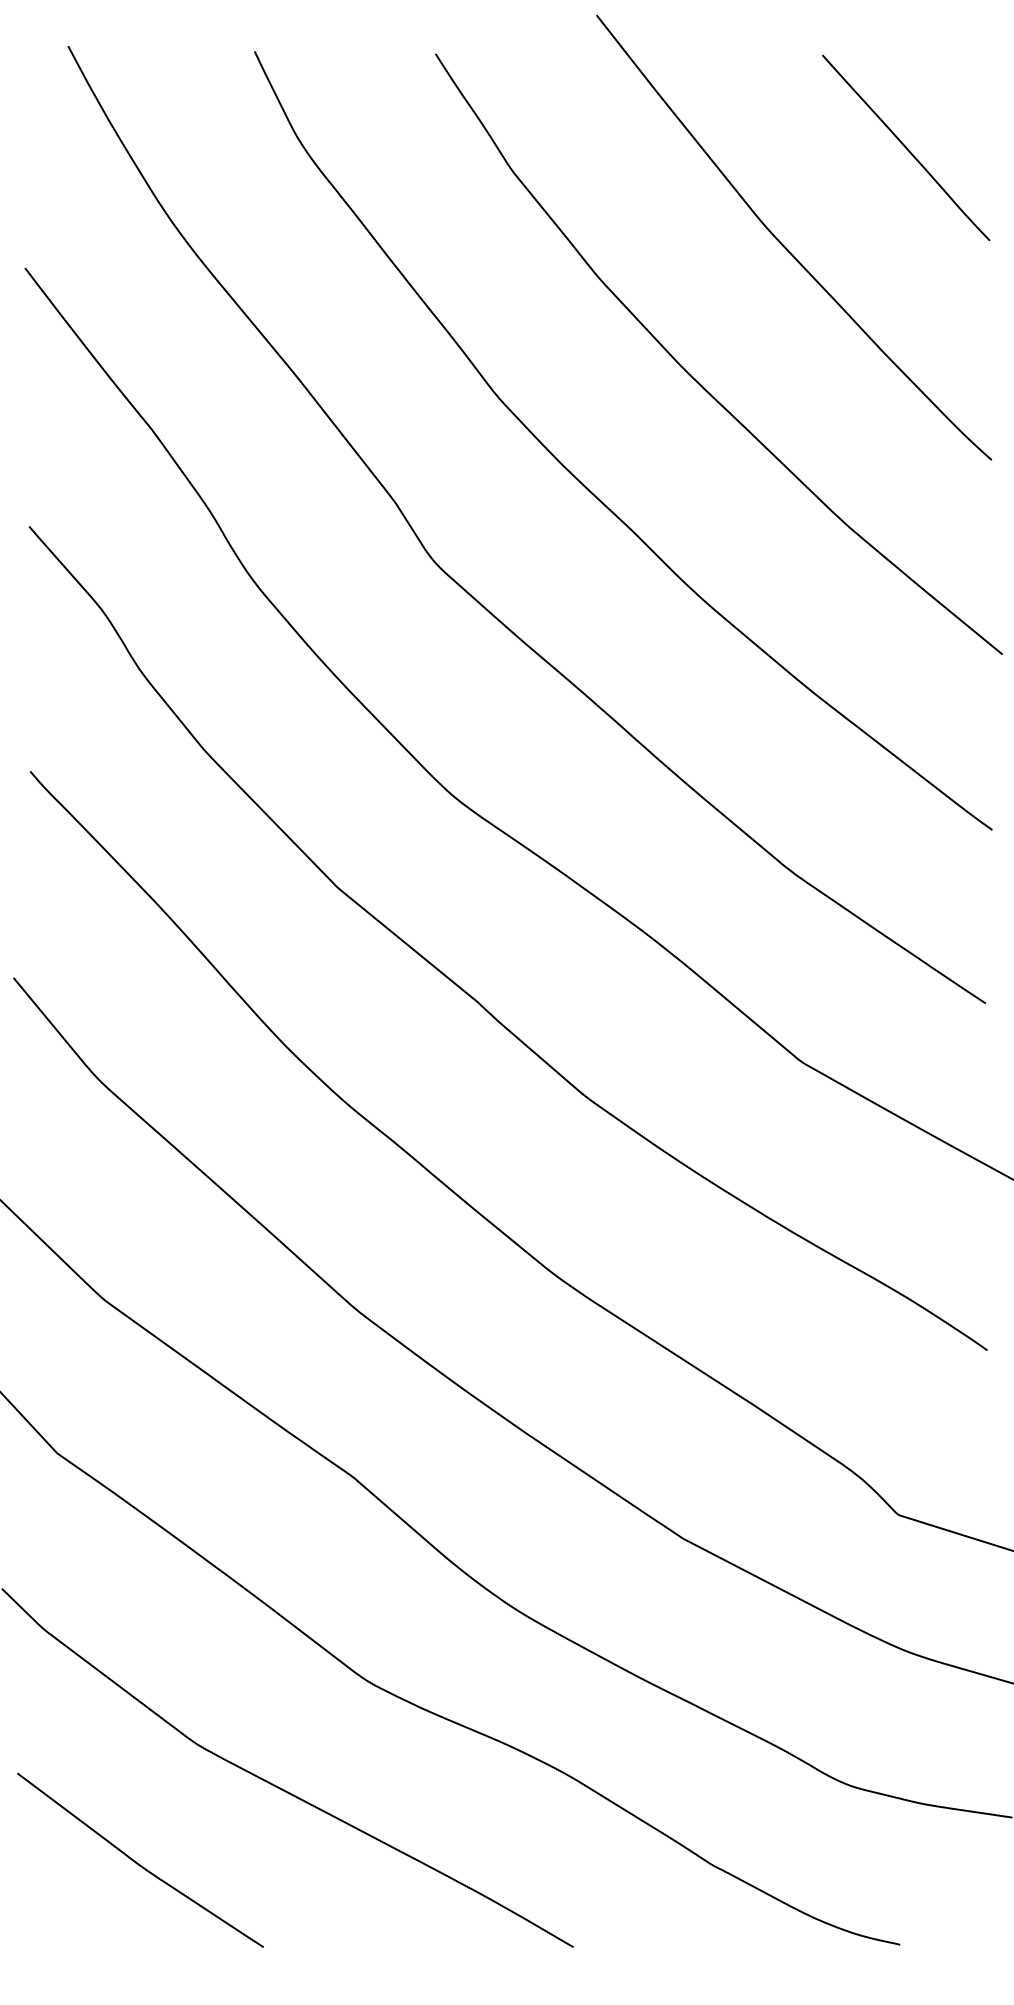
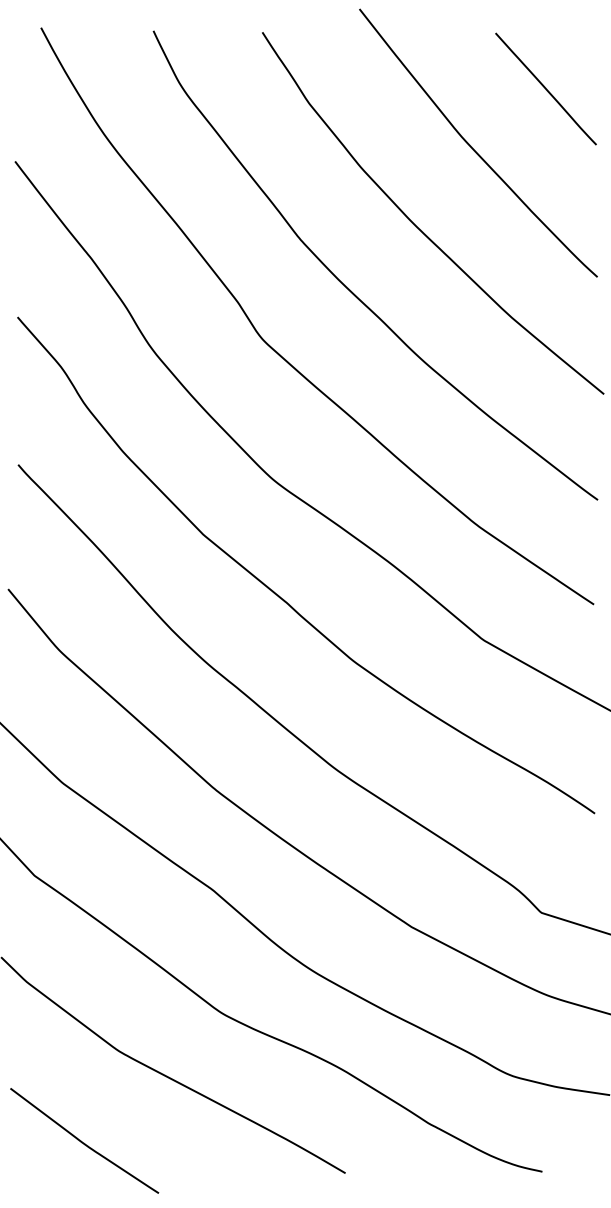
curve: (140, 1862) -> (84, 1142), moved

